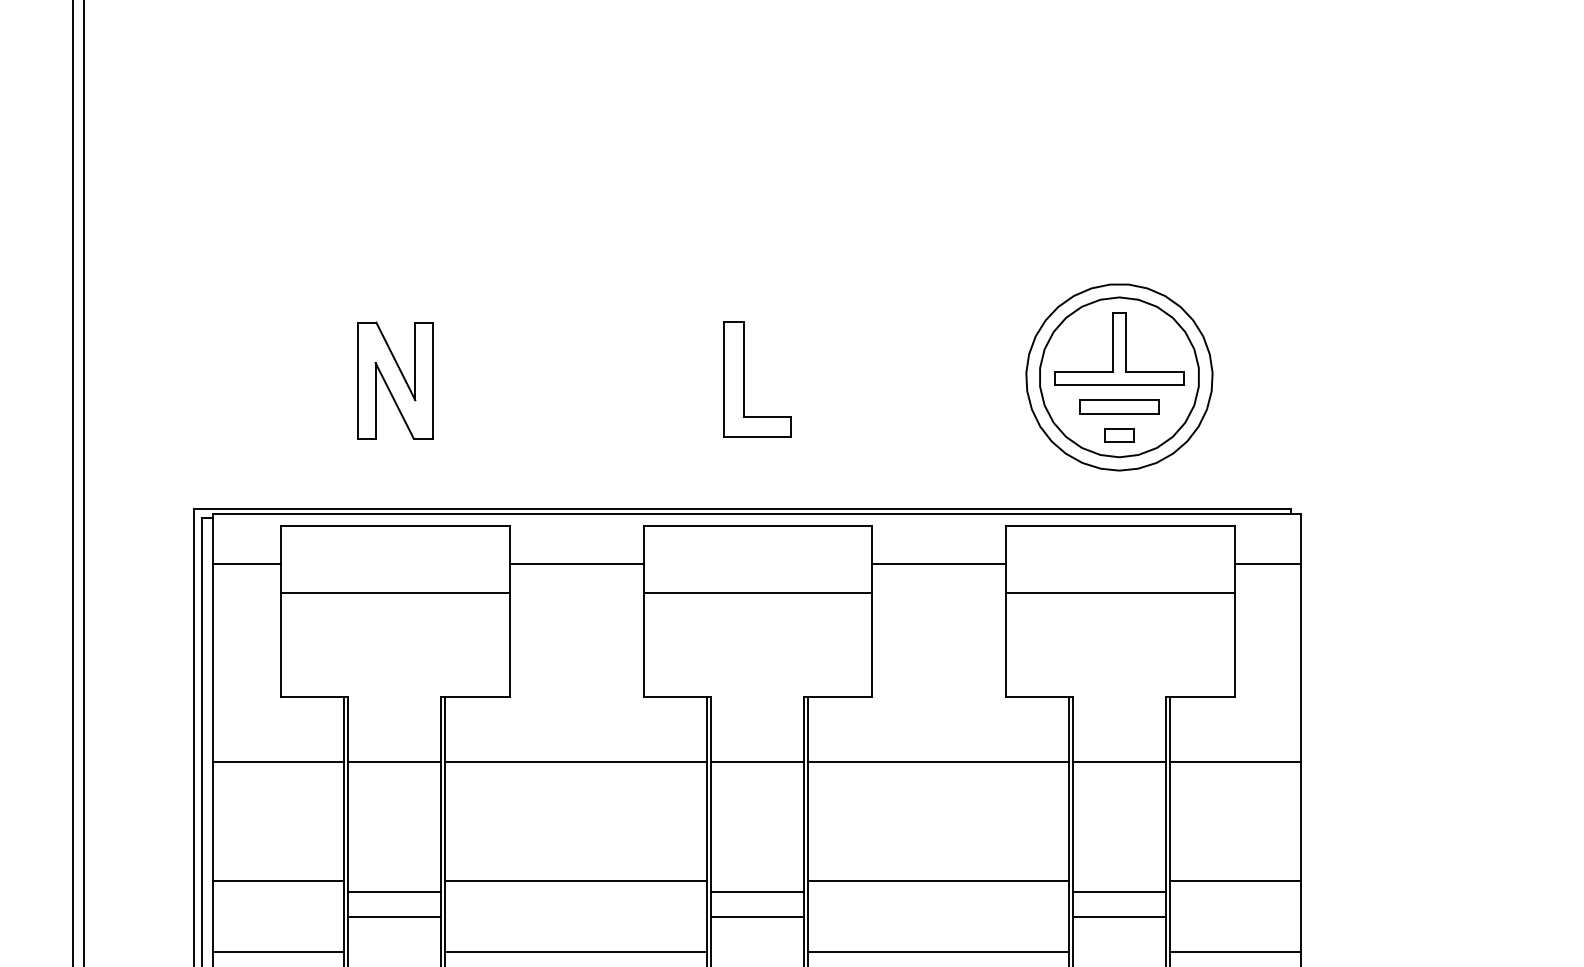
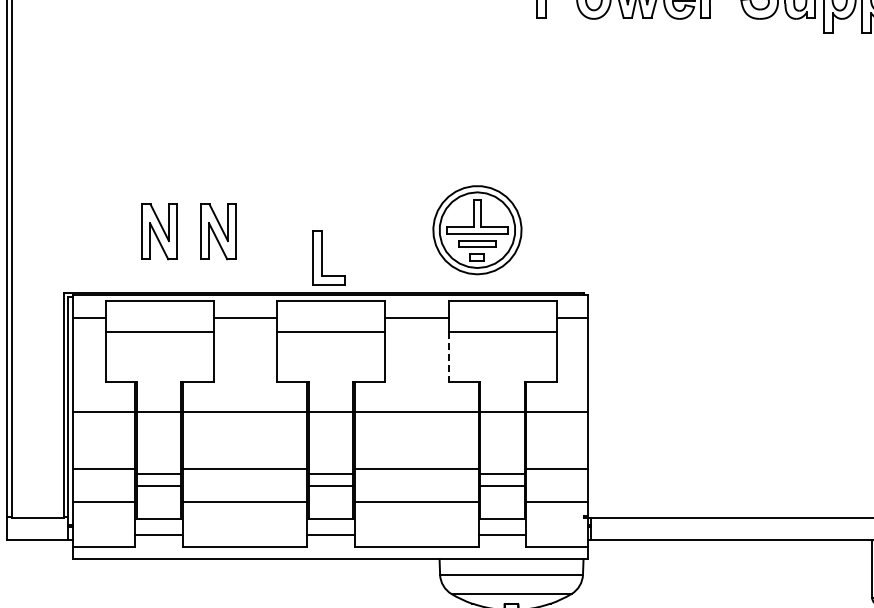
part: (756, 378) -> (328, 257), moved
part: (1119, 378) -> (477, 230), moved
part: (519, 380) -> (218, 231), added
line: (1005, 646) -> (448, 357), solid -> dashed

